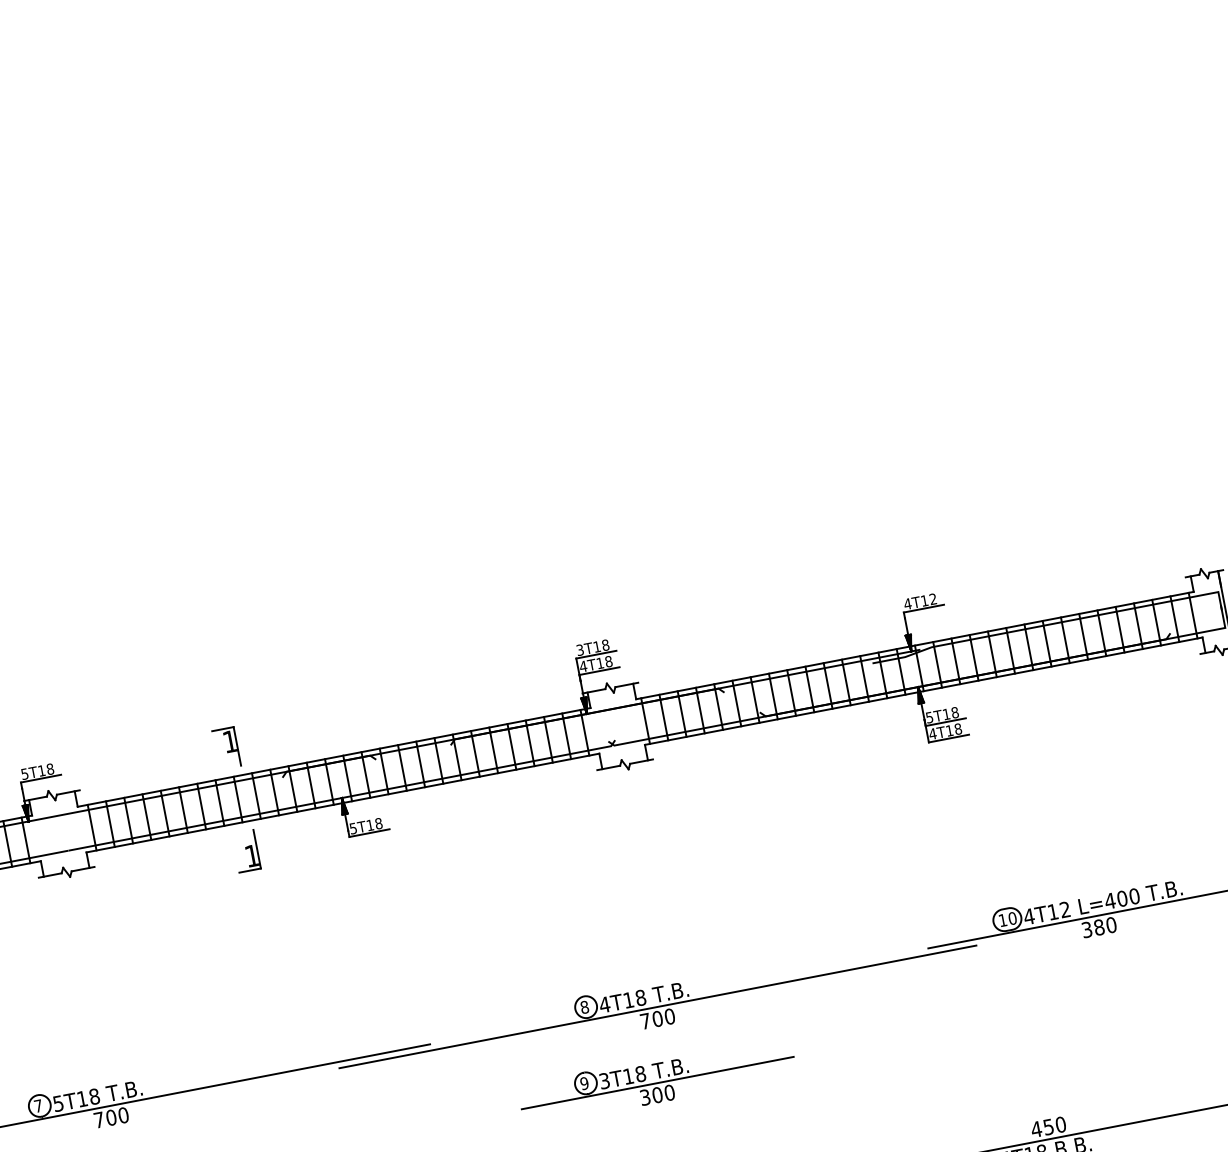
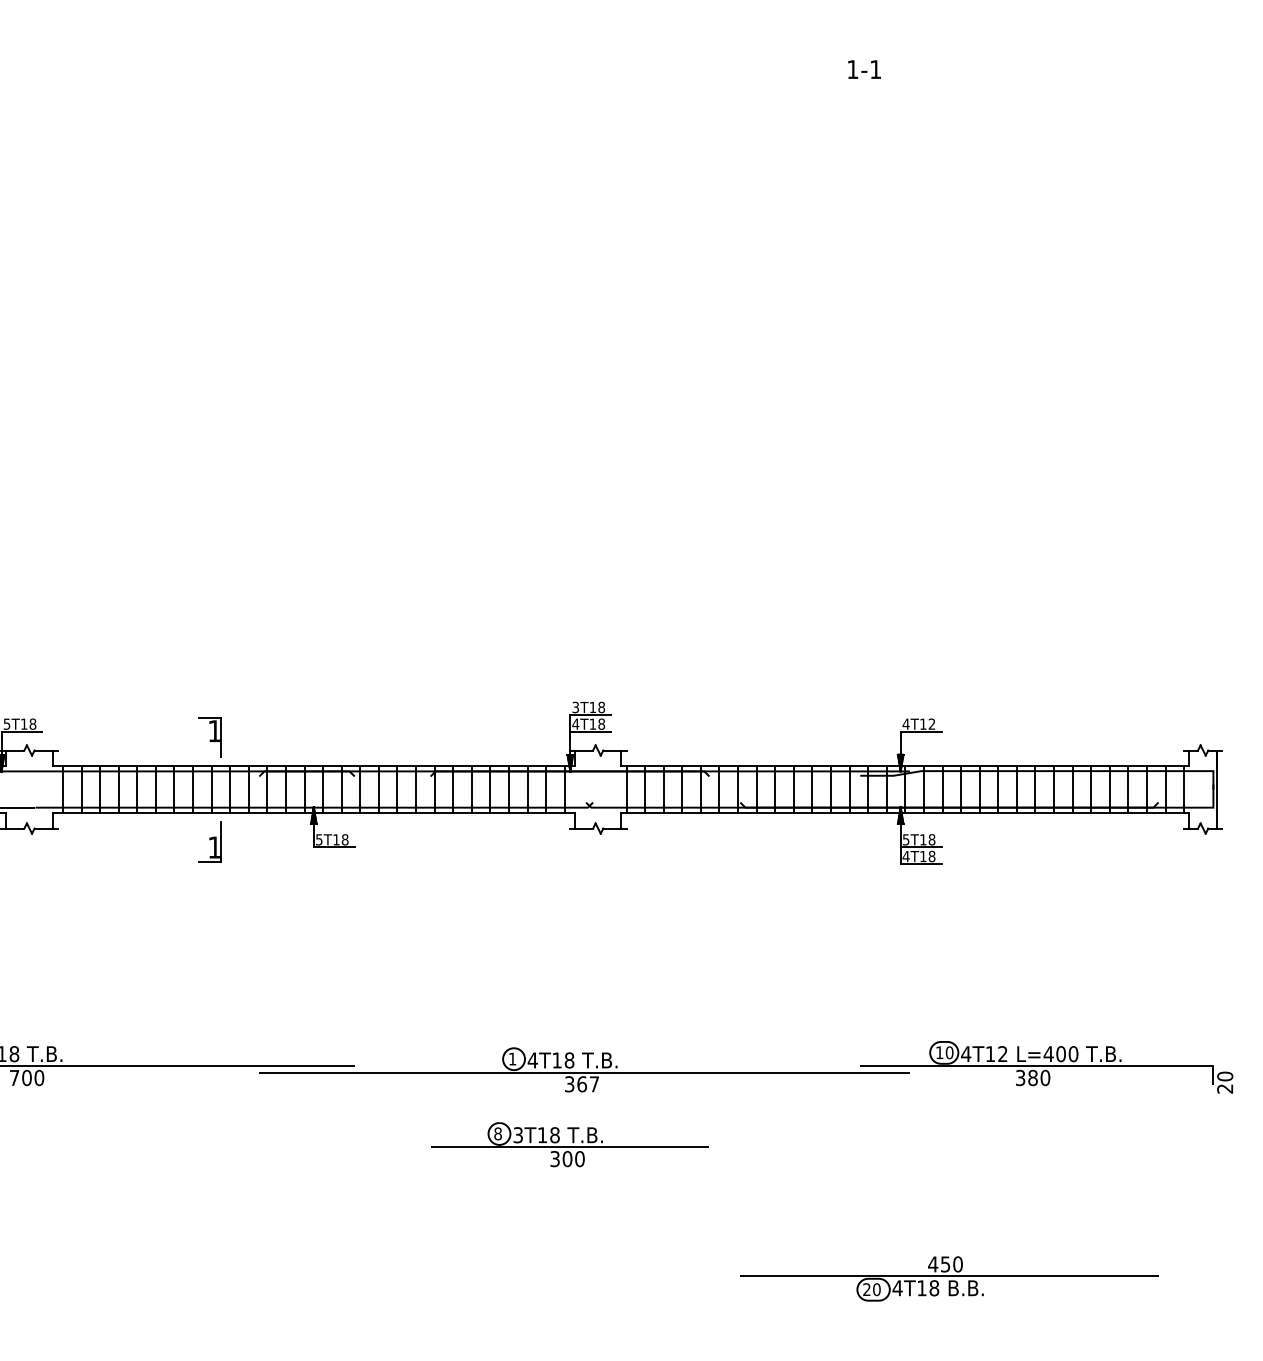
text: (584, 1006) -> (512, 1058), 8 -> 1
text: (658, 1019) -> (582, 1084), 700 -> 367
text: (583, 1083) -> (497, 1133), 9 -> 8

